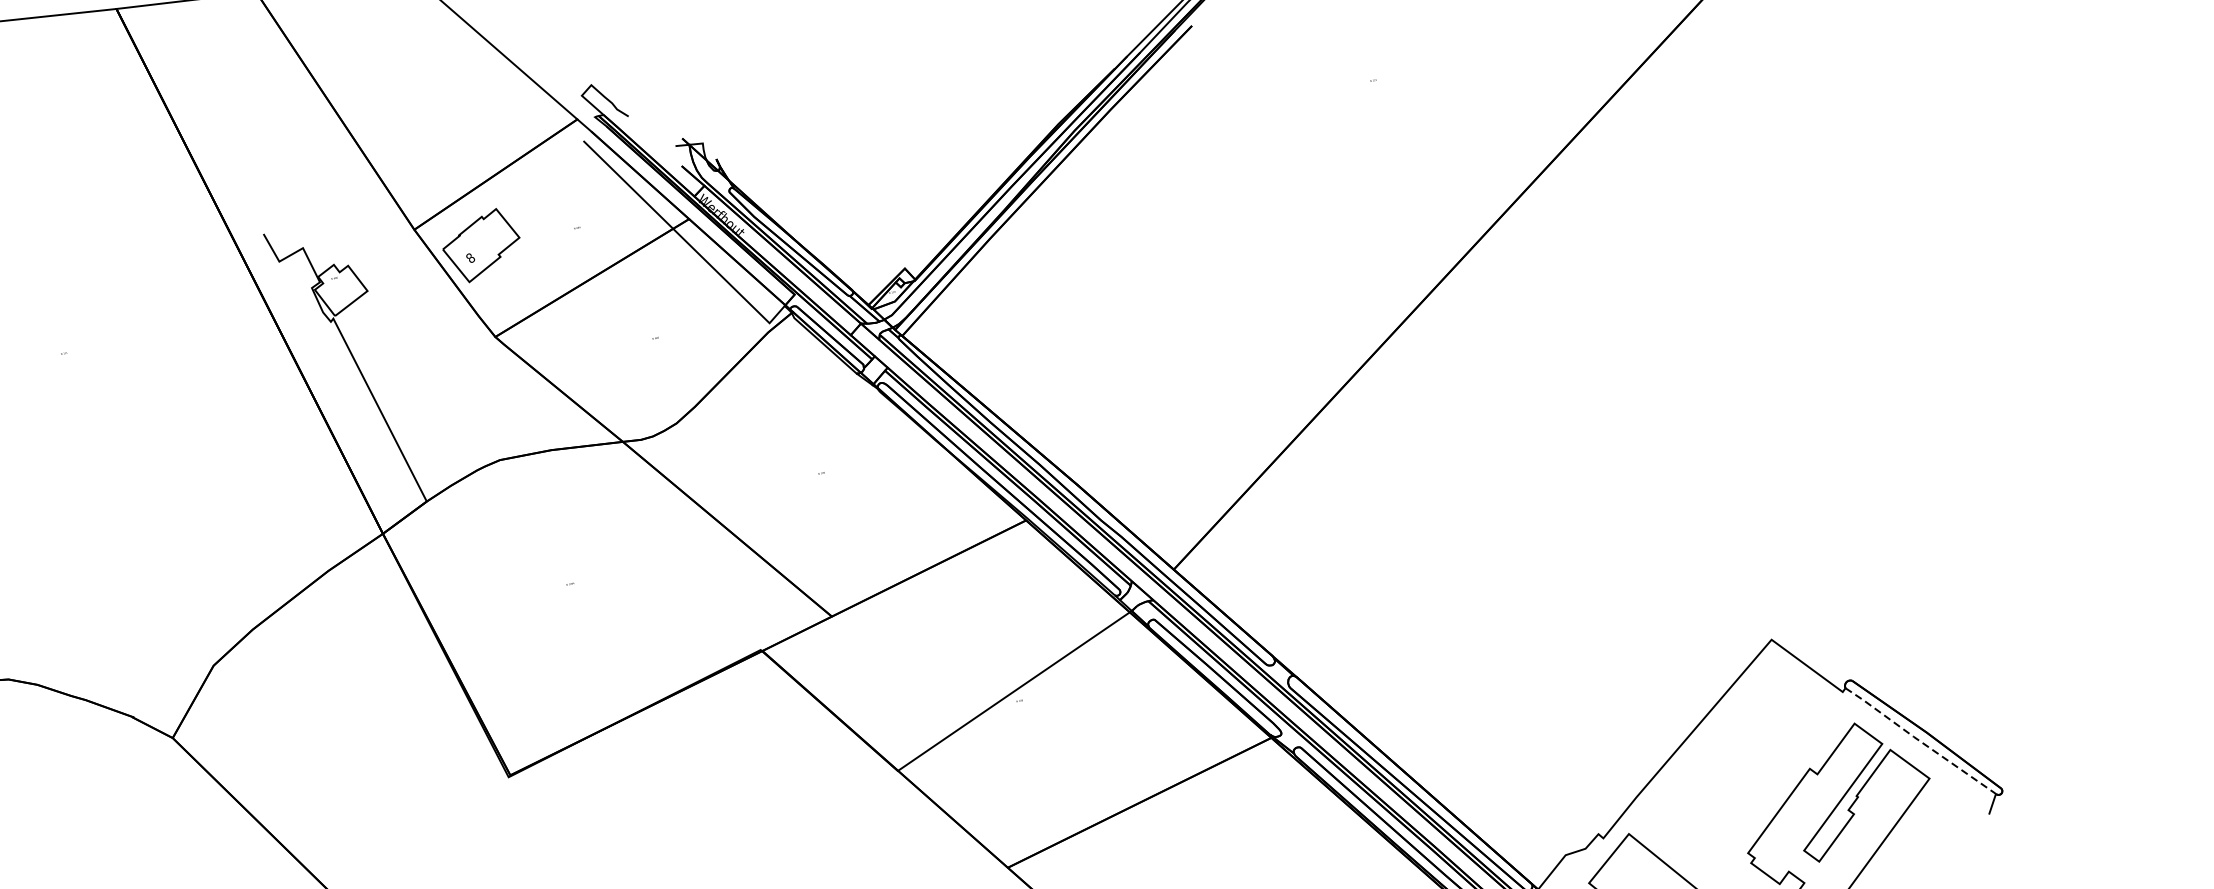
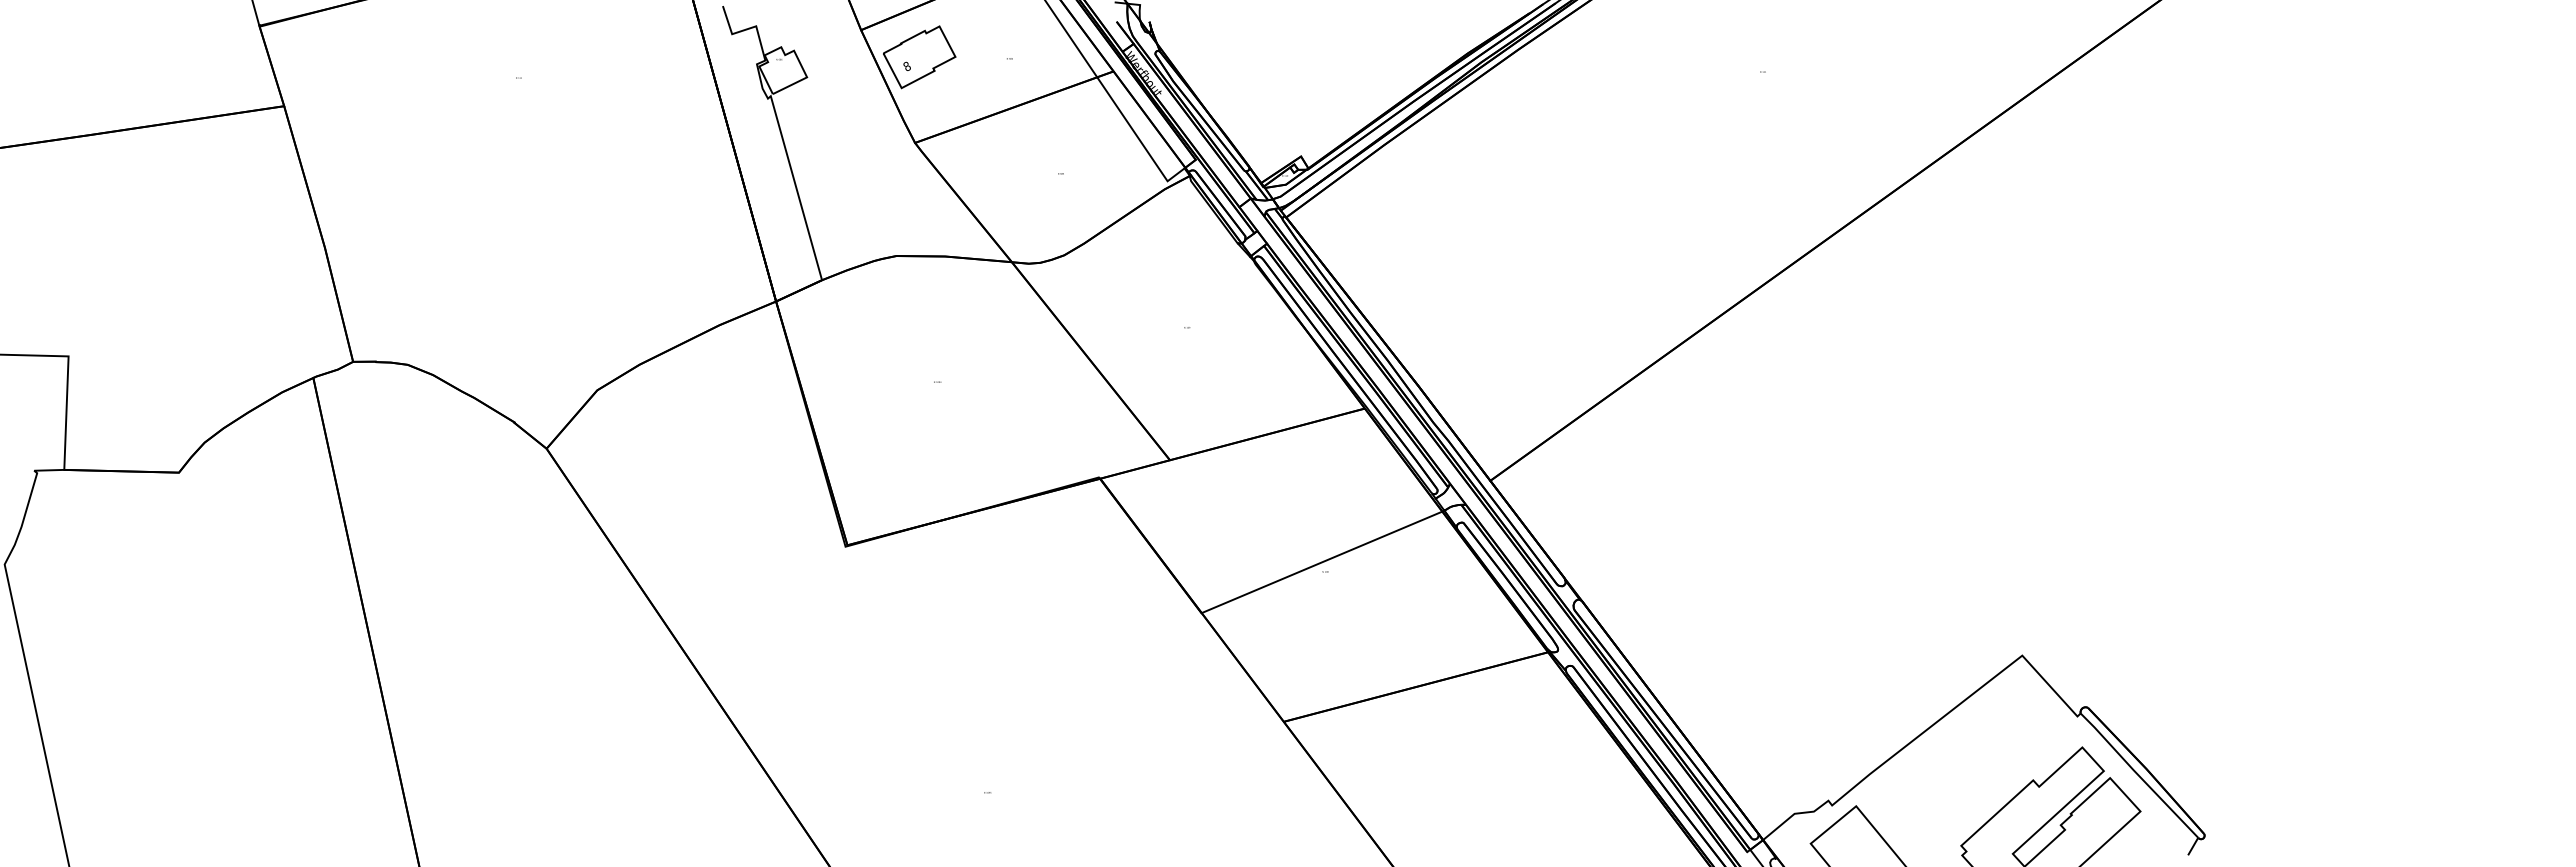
line: (1919, 741) -> (2138, 775), dashed -> solid

